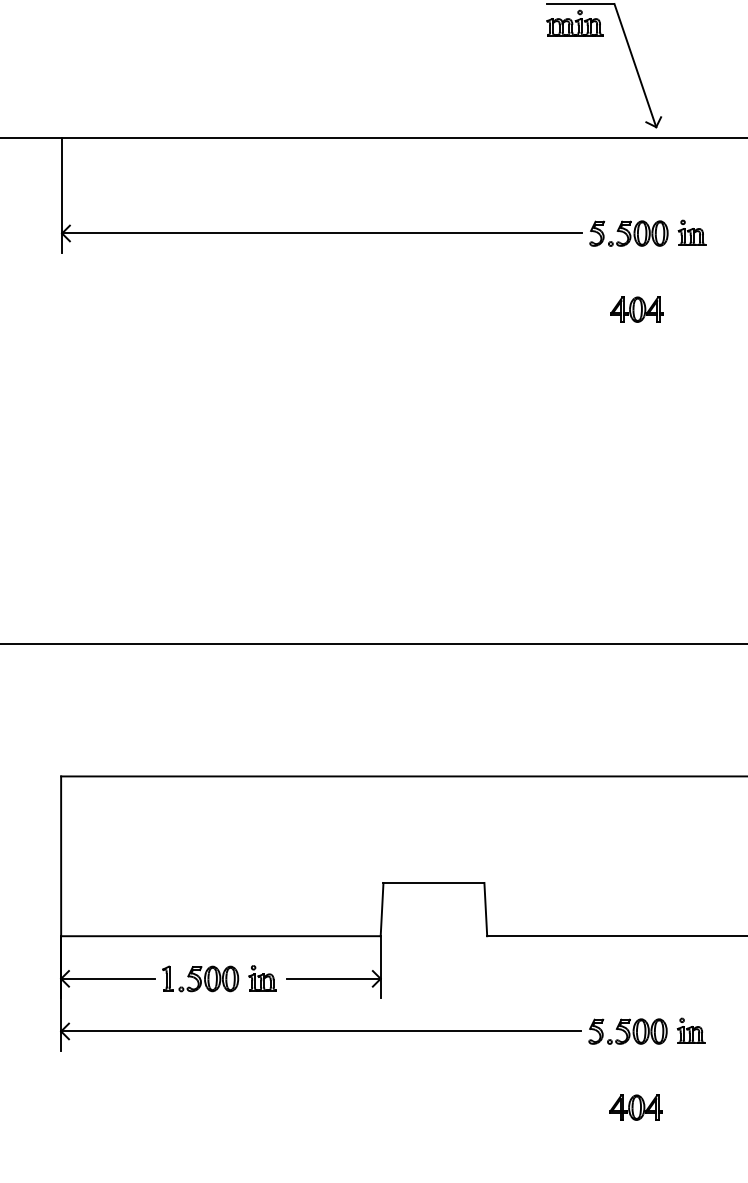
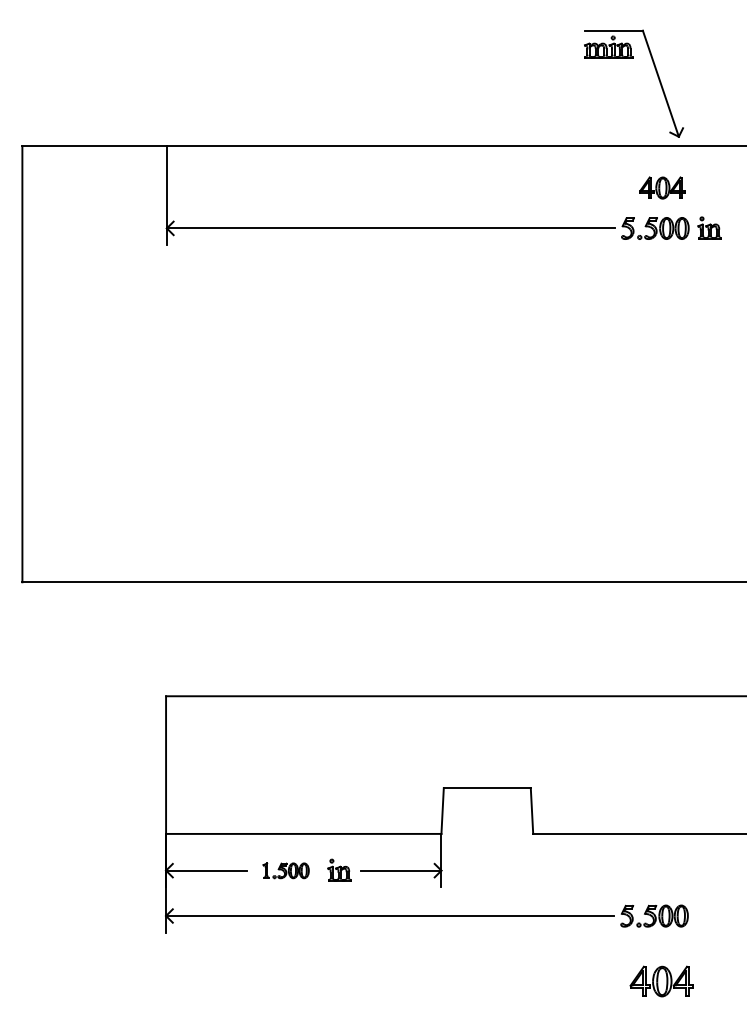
part: (637, 309) -> (662, 187), moved
part: (199, 978) -> (285, 870), size x0.7
part: (690, 1030) -> (708, 915), removed
part: (636, 1107) -> (661, 981), size x1.4

